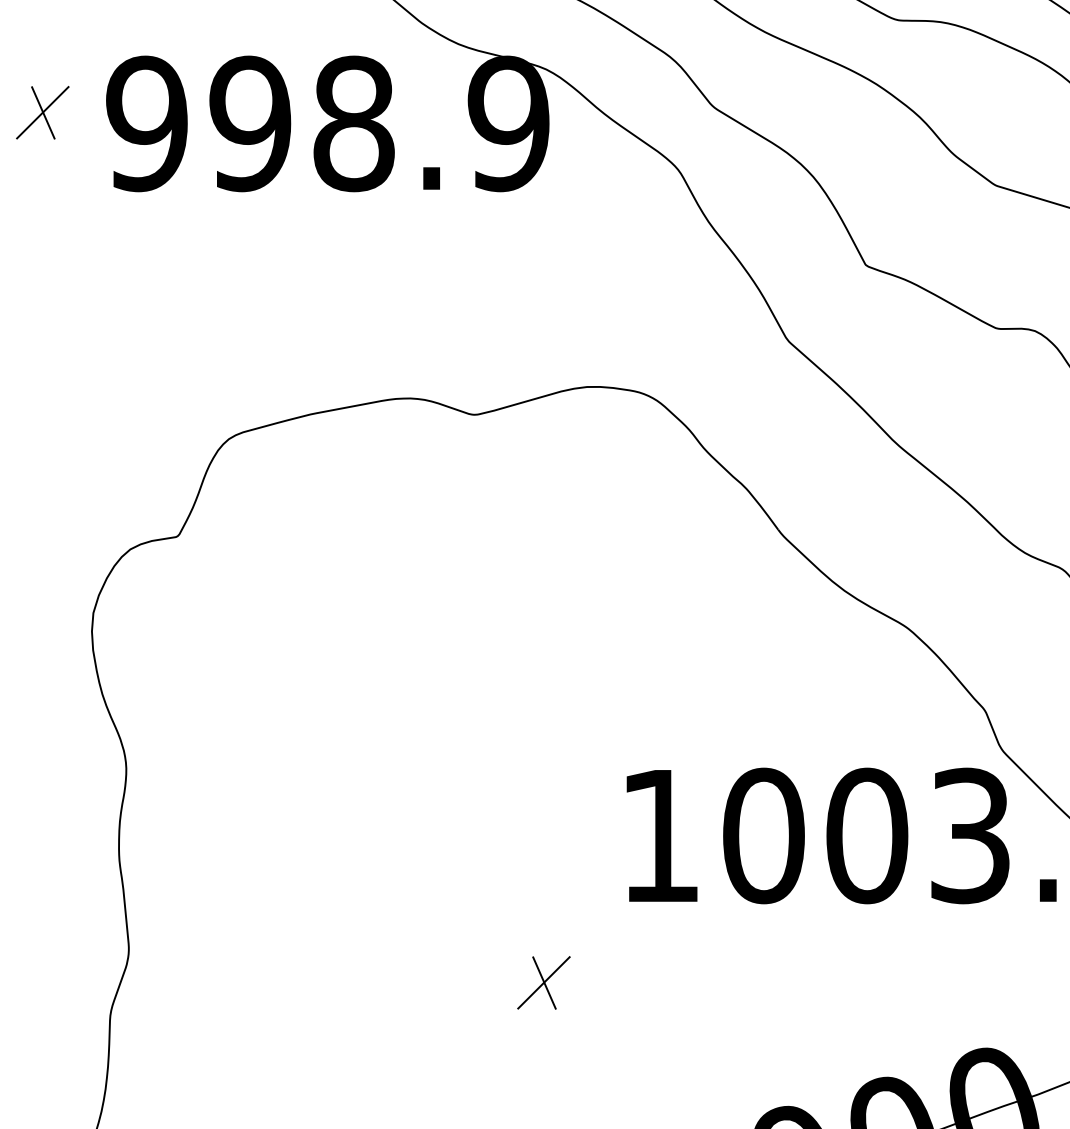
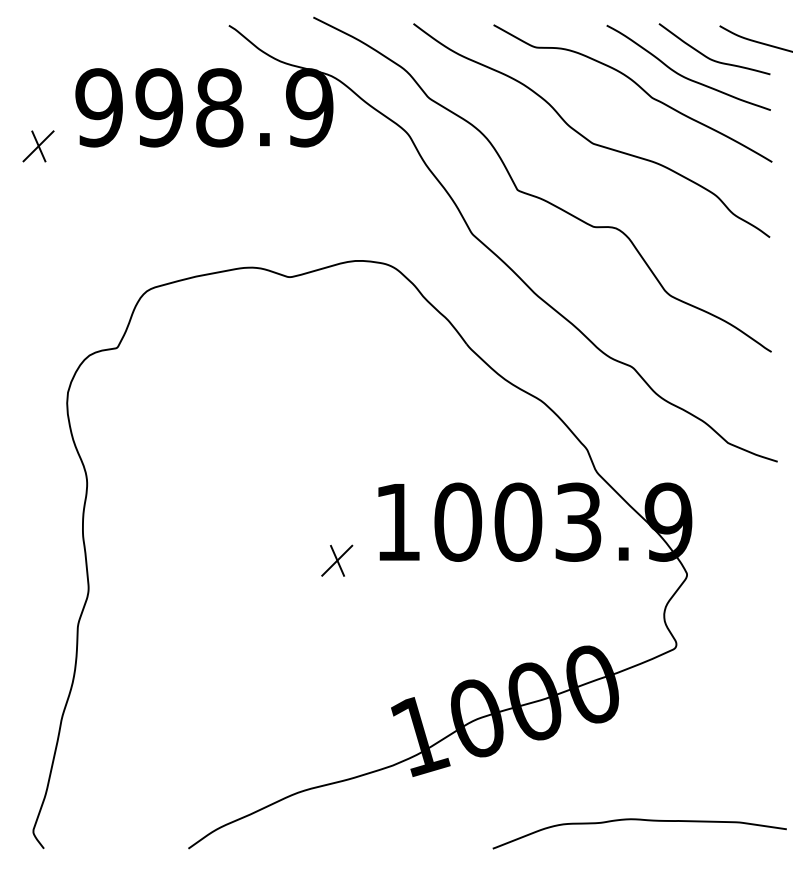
part: (42, 112) -> (38, 146), moved
part: (544, 982) -> (337, 560), moved

